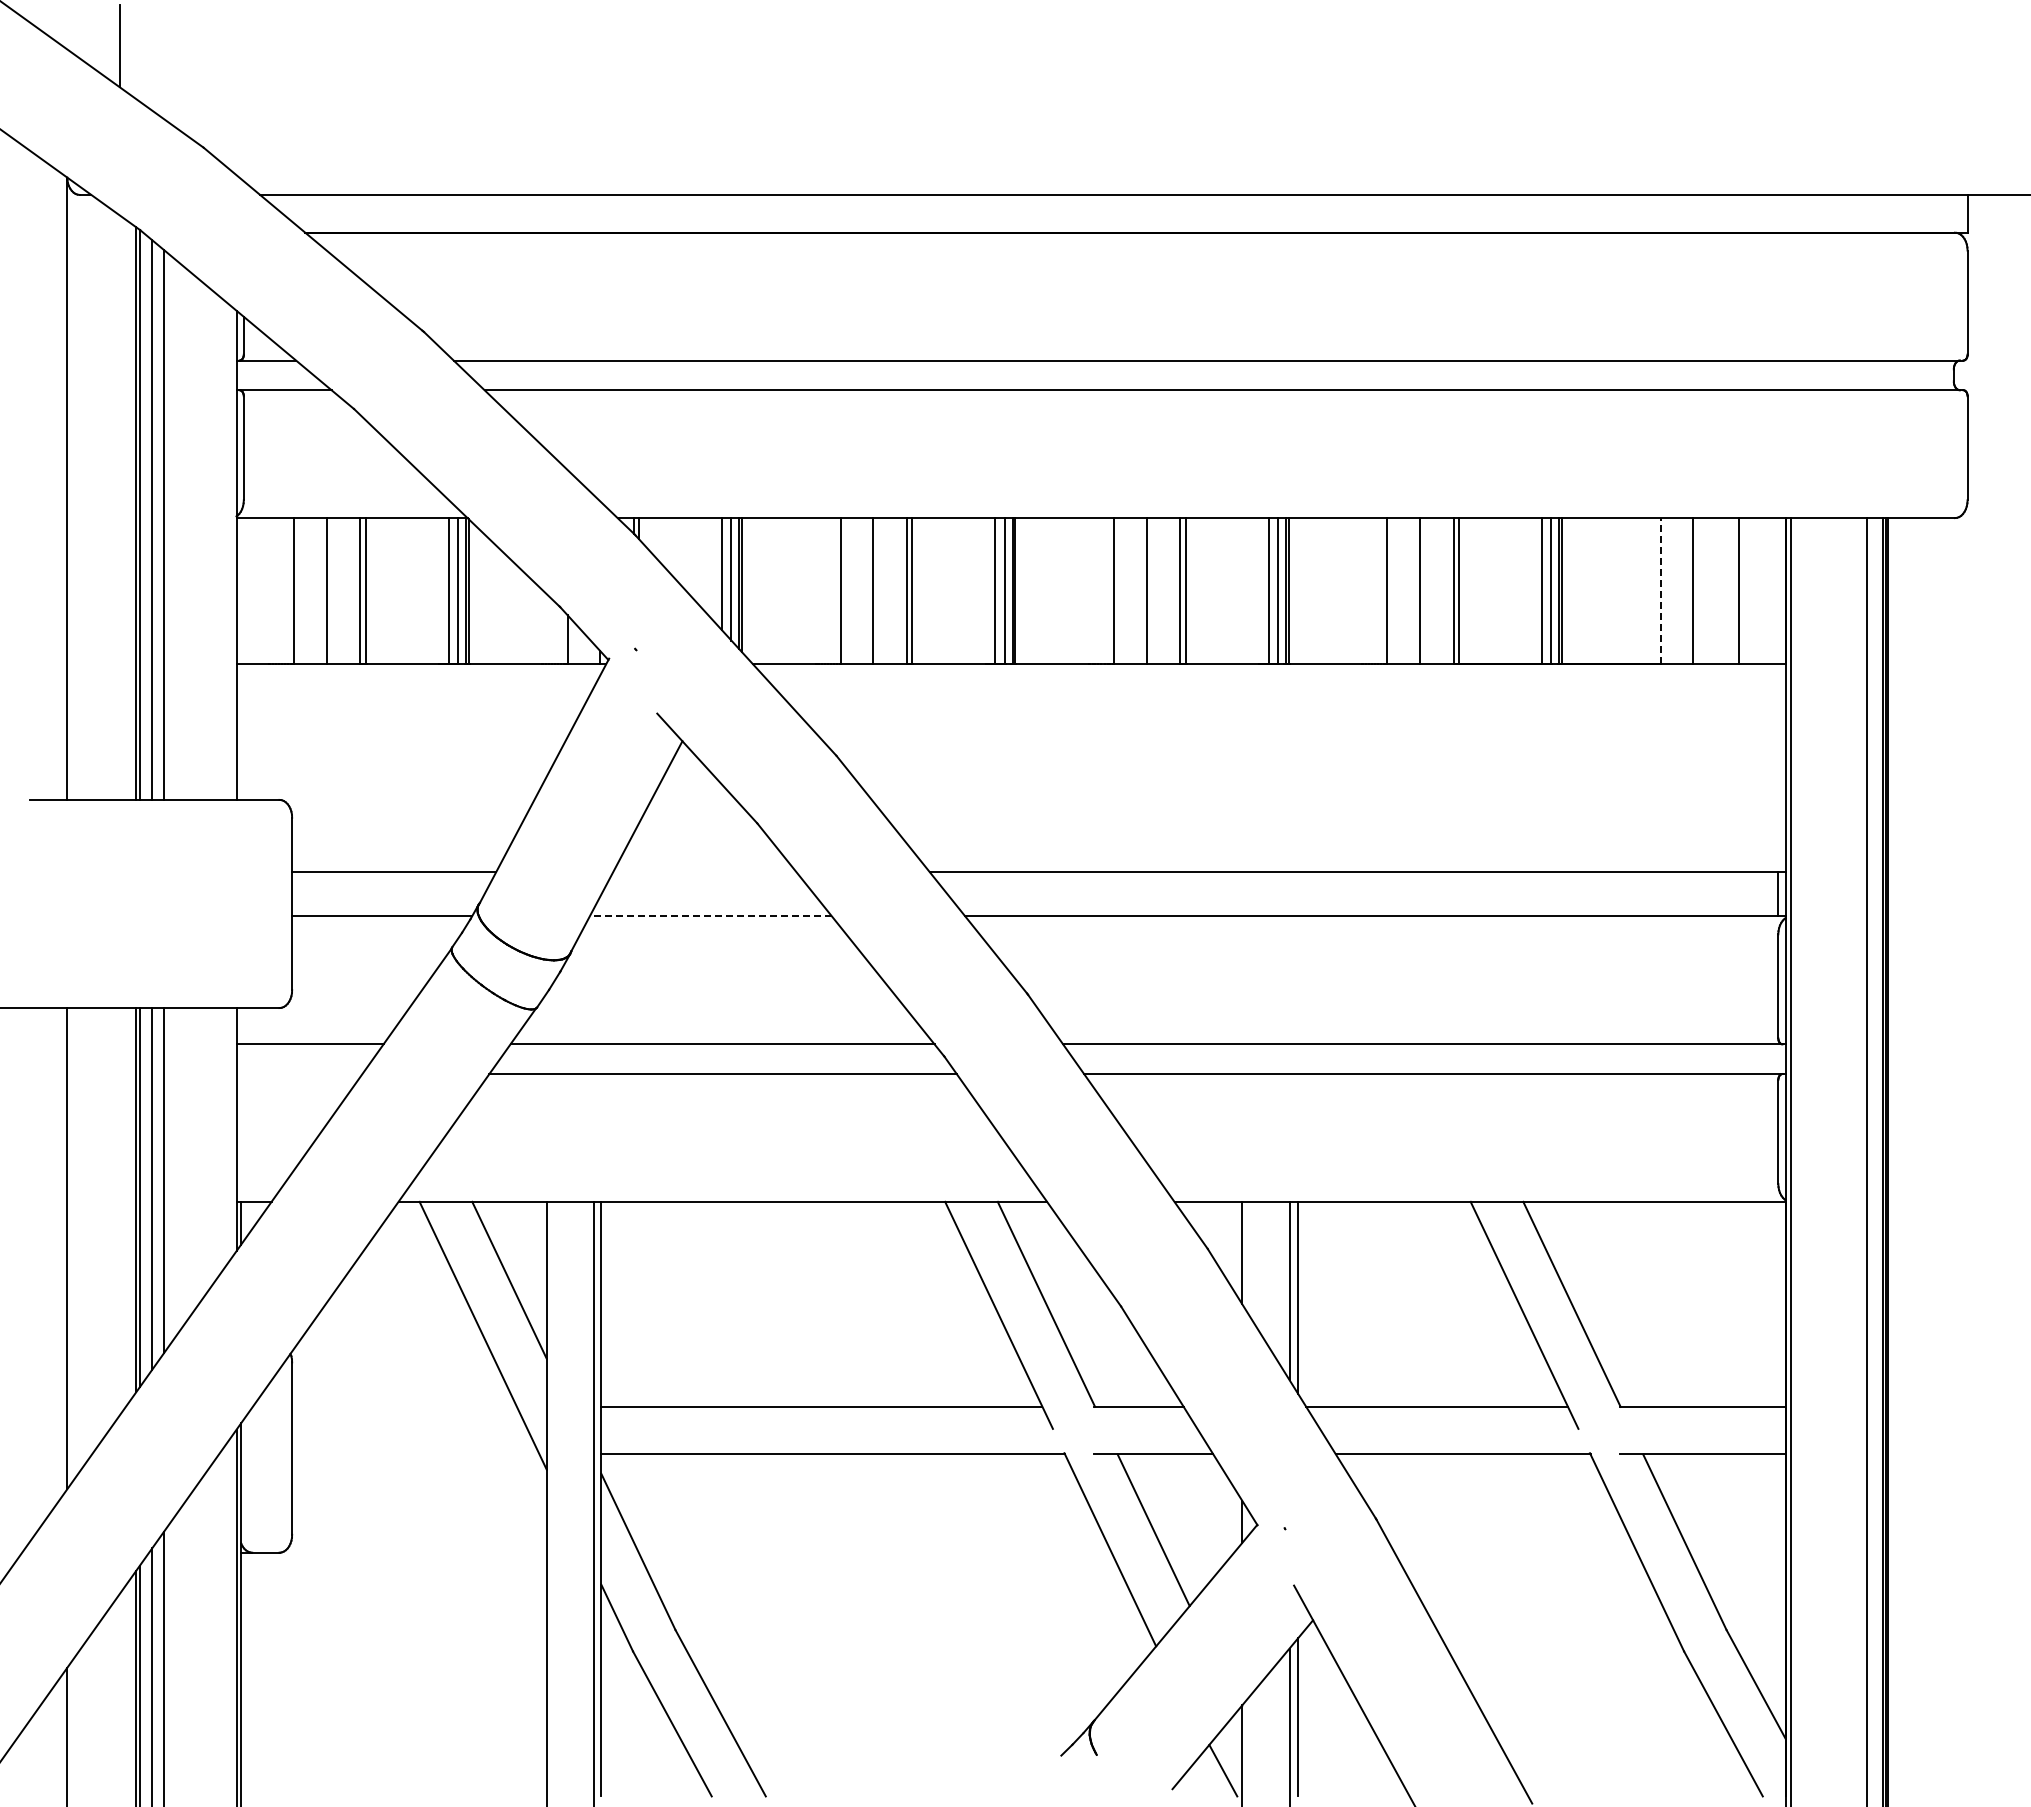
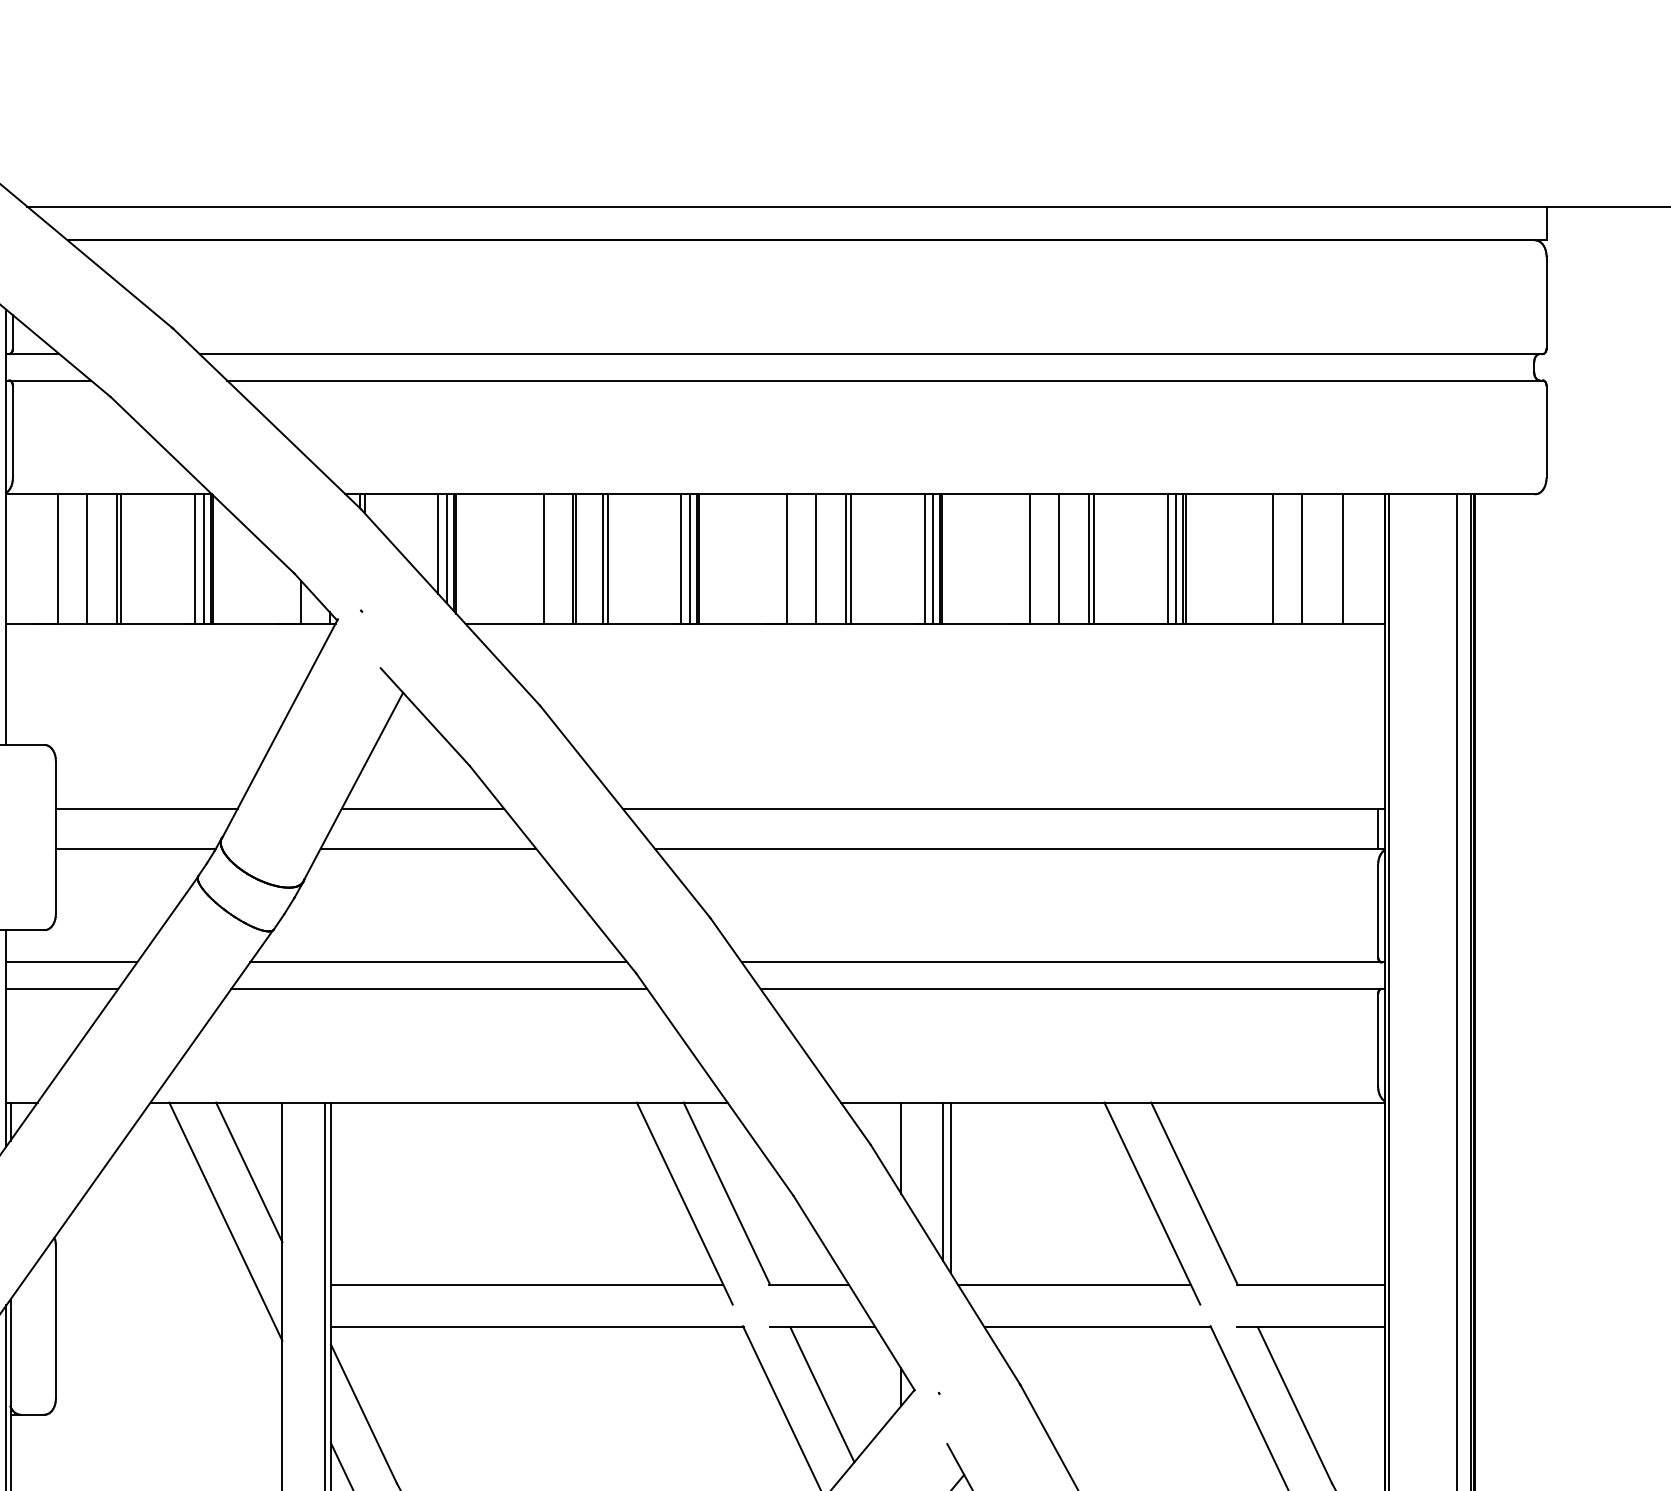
line: (877, 590) -> (576, 558), added
line: (1660, 590) -> (1273, 558), dashed -> solid
line: (704, 871) -> (422, 808), added
line: (710, 916) -> (428, 848), dashed -> solid
line: (299, 1074) -> (62, 989), added

